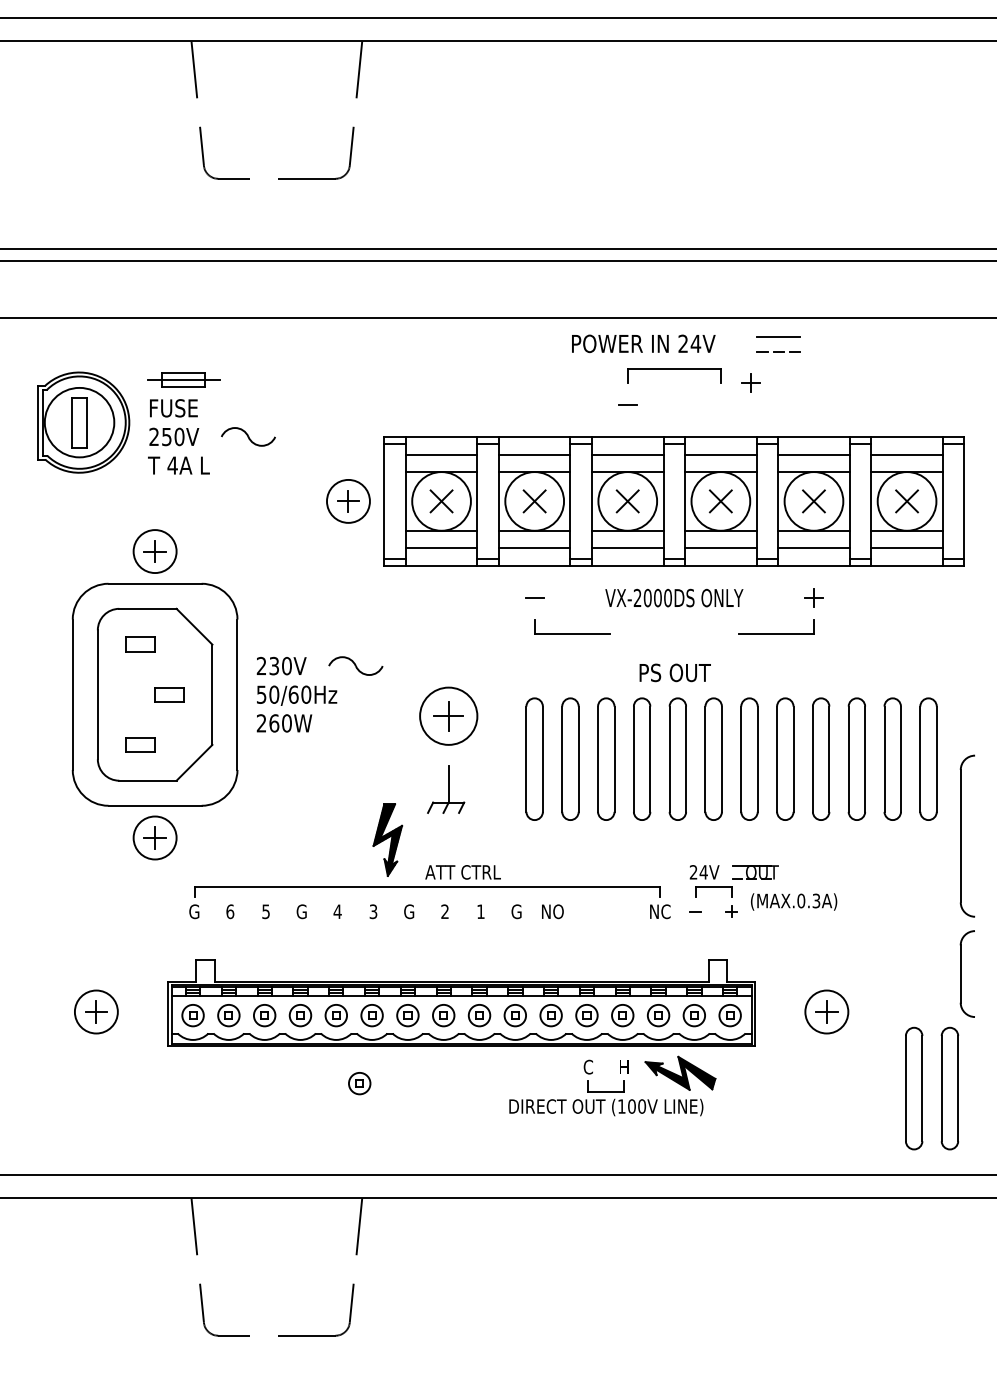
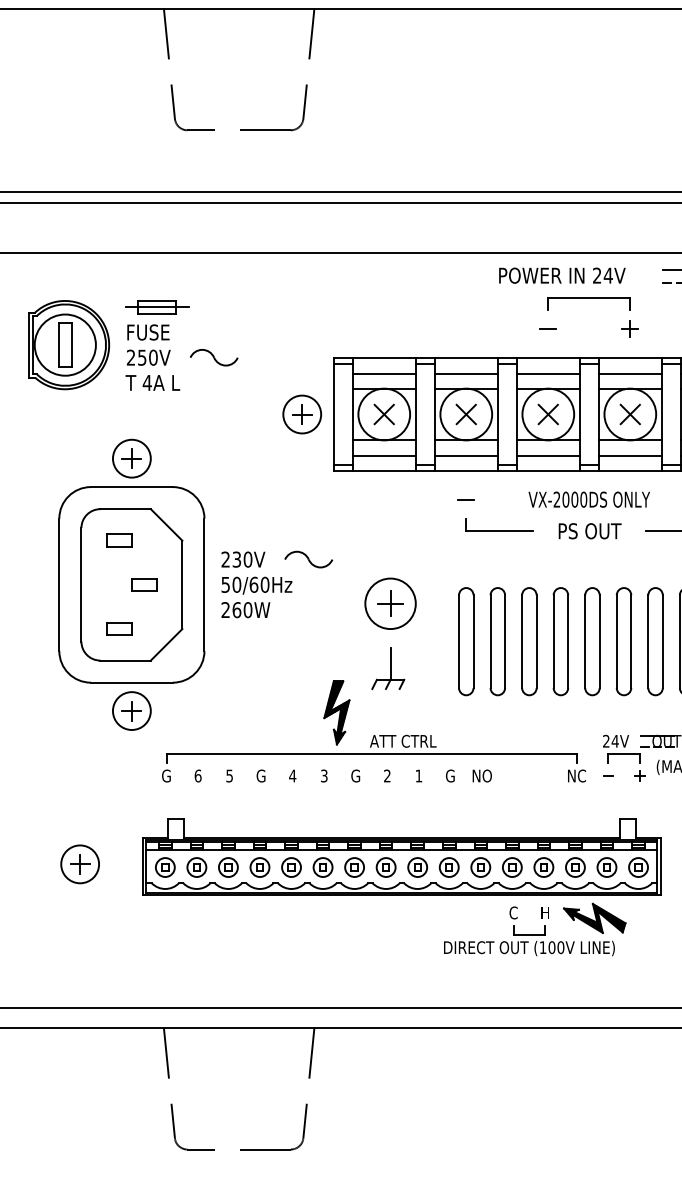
part: (750, 382) -> (630, 329), moved
text: (674, 672) -> (589, 530), moved
part: (359, 1083) -> (311, 927), removed

